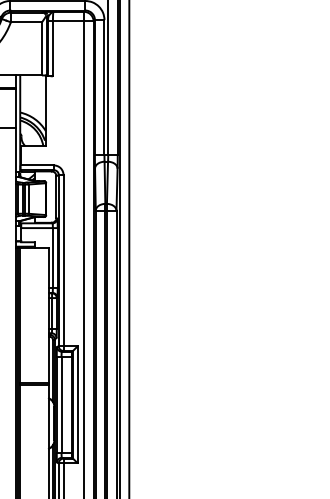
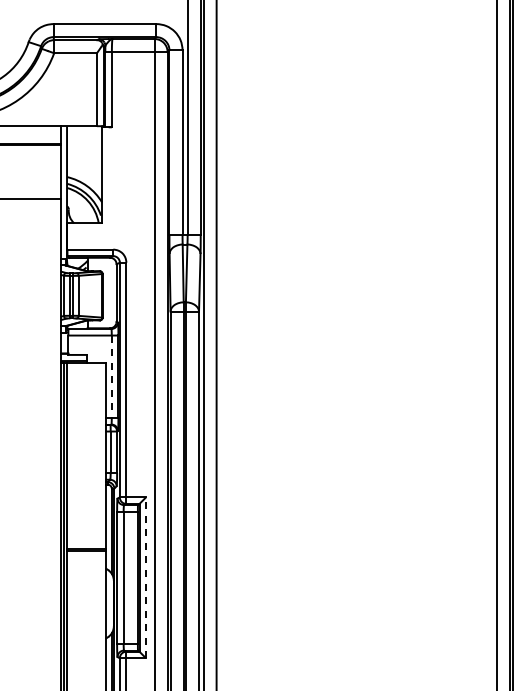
line: (52, 258) -> (111, 377), solid -> dashed
line: (78, 404) -> (146, 577), solid -> dashed

